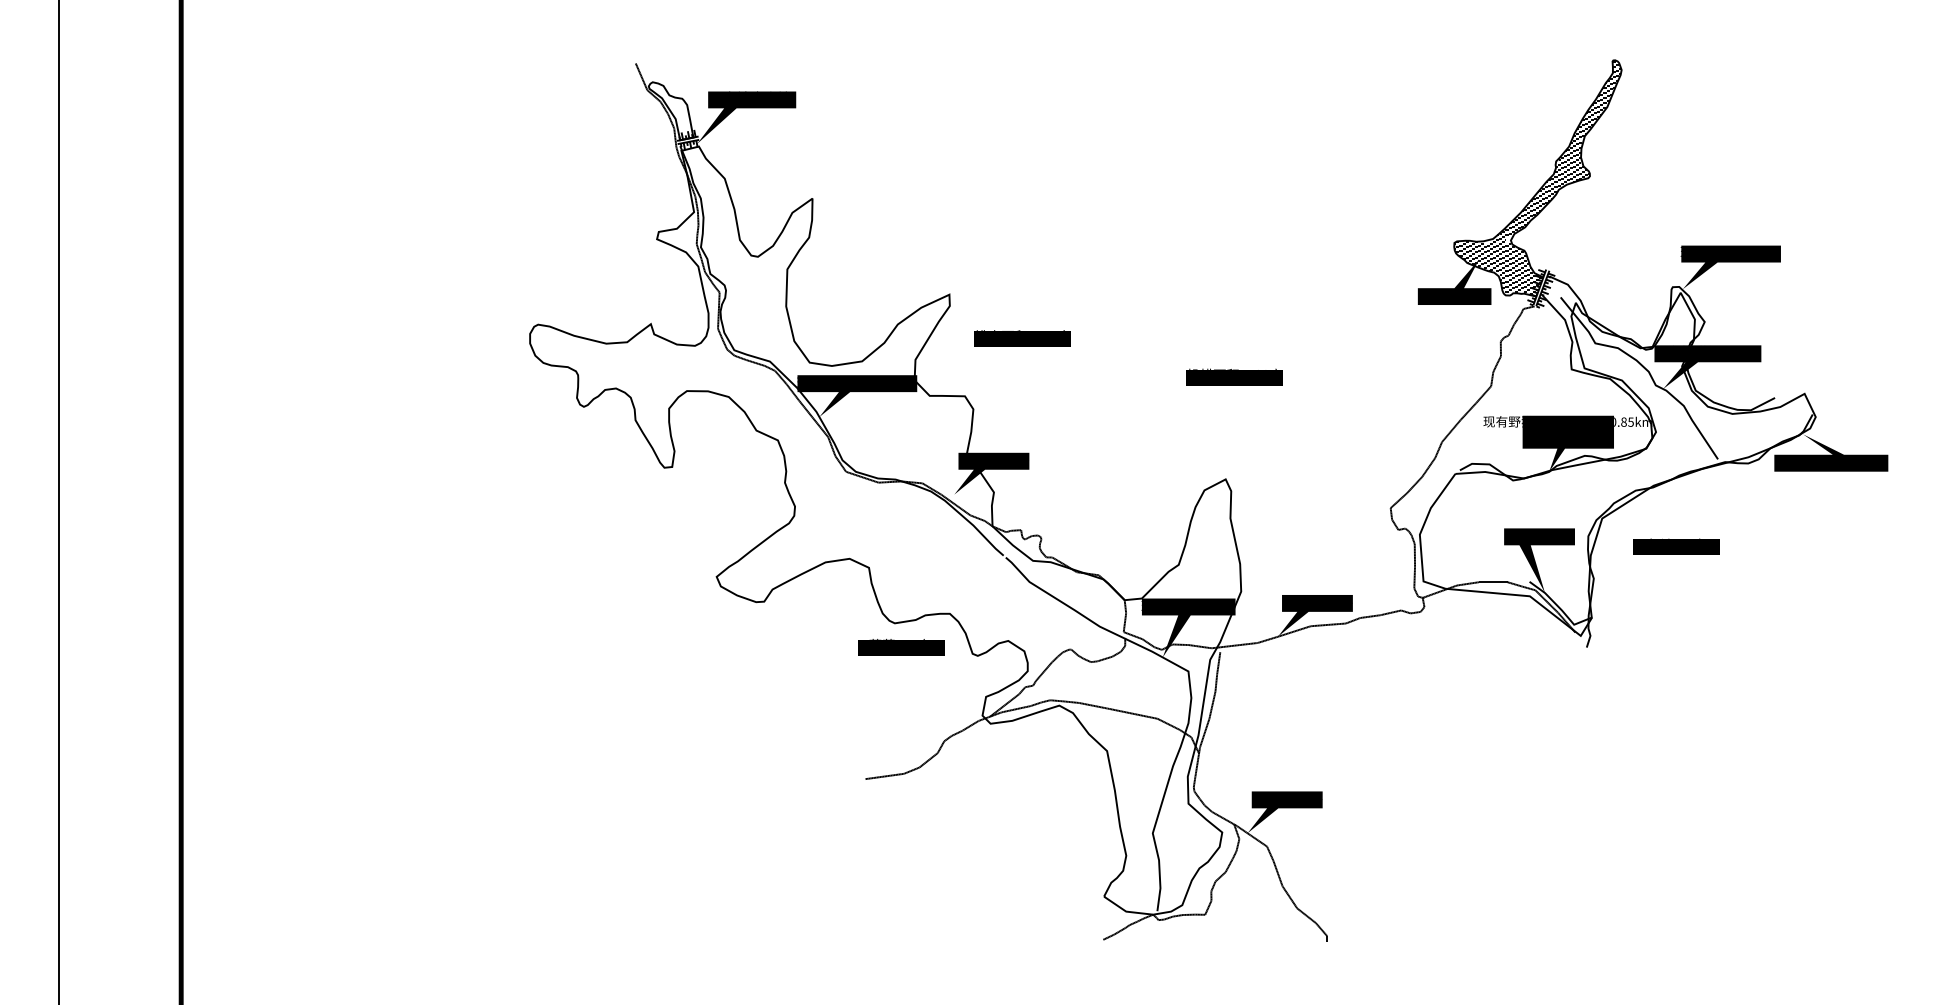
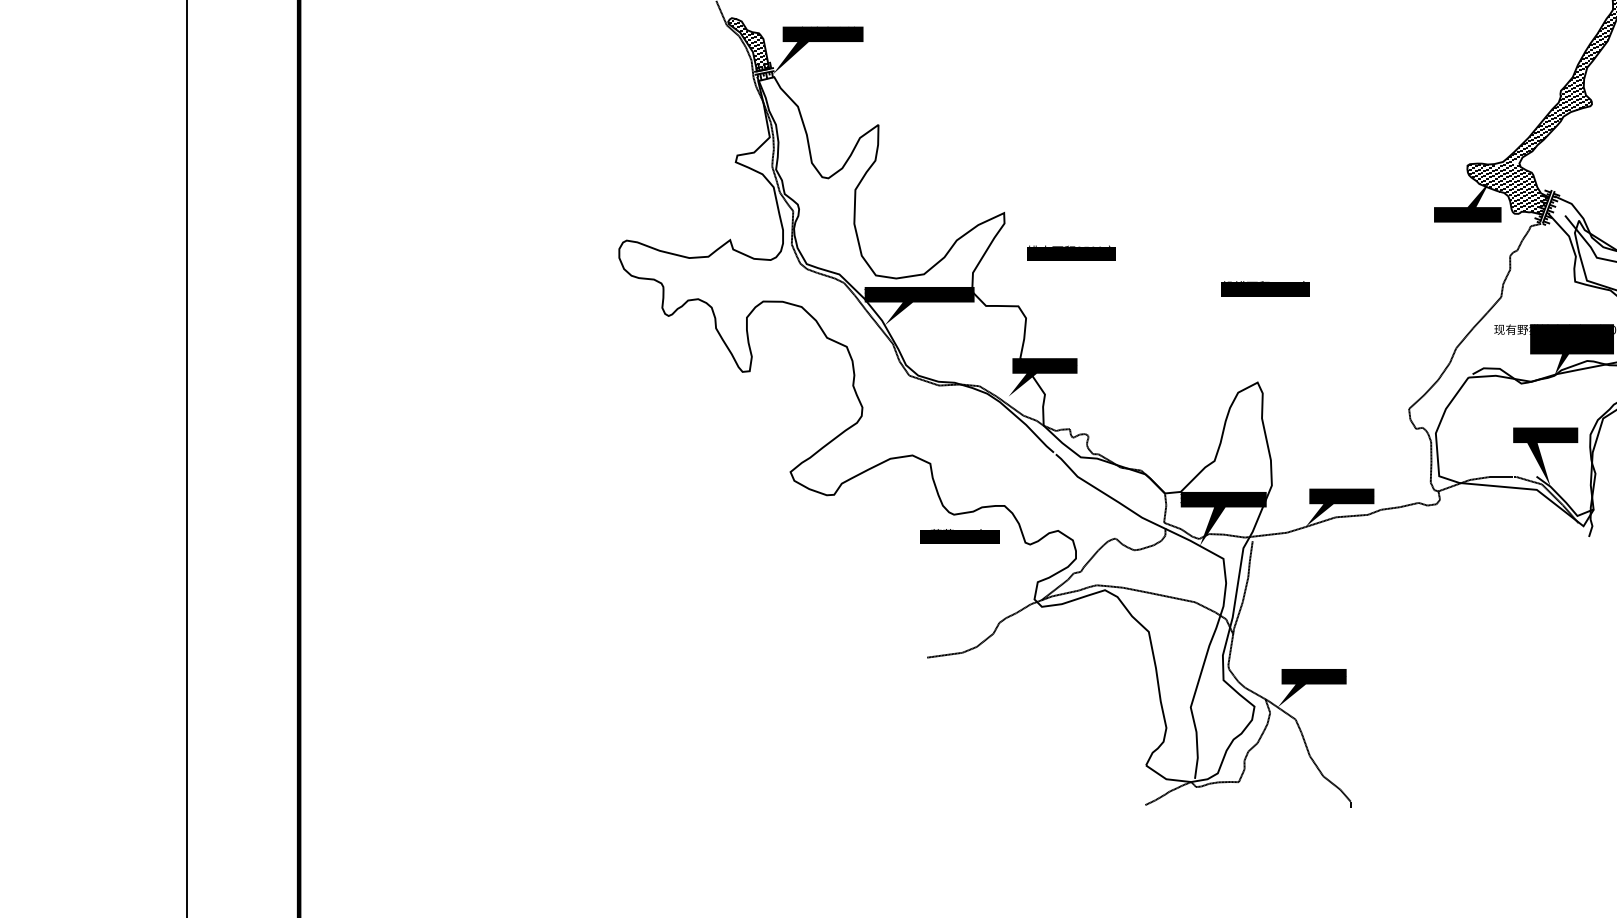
hatch: (671, 110) -> (749, 44), added

